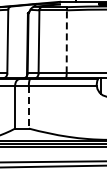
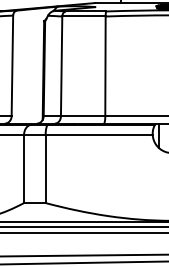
line: (66, 41) -> (105, 65), dashed -> solid
line: (28, 107) -> (45, 169), dashed -> solid

